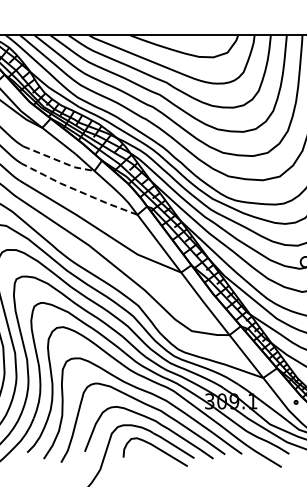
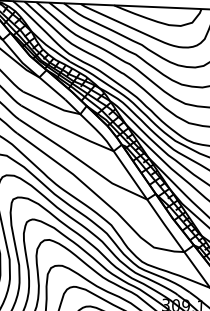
line: (59, 161) -> (52, 105), dashed -> solid
line: (78, 190) -> (66, 129), dashed -> solid

